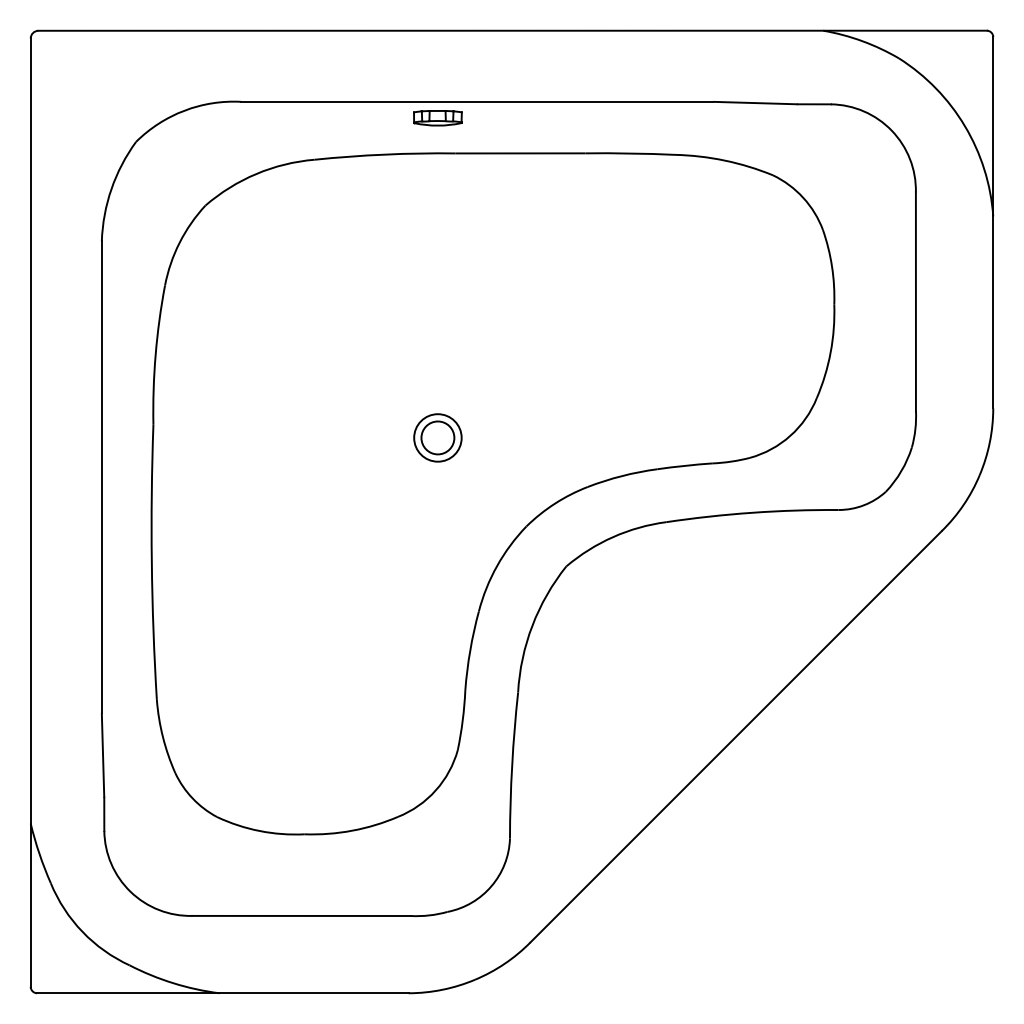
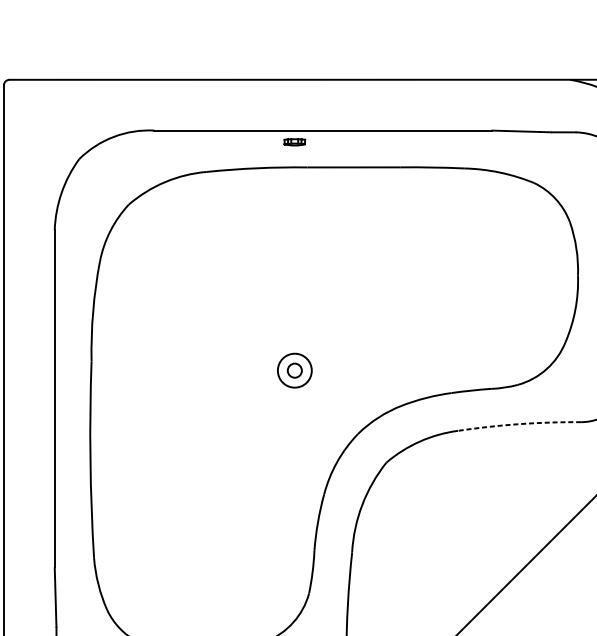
part: (437, 118) -> (294, 142), size x0.6
circle: (437, 437) -> (294, 370), size x0.6
arc: (752, 512) -> (519, 423), solid -> dashed

